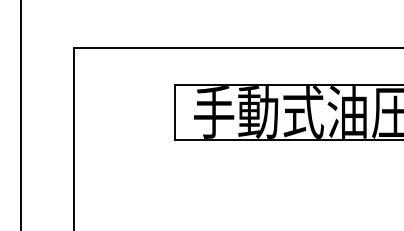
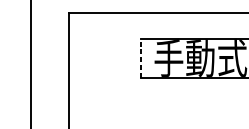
line: (175, 111) -> (141, 57), solid -> dashed

